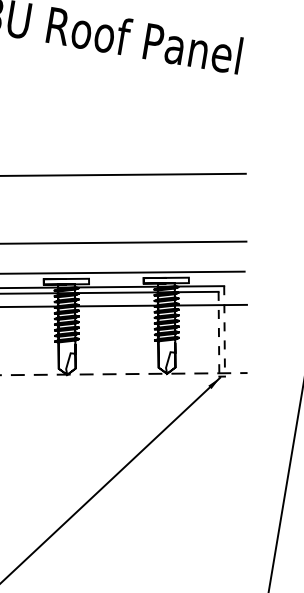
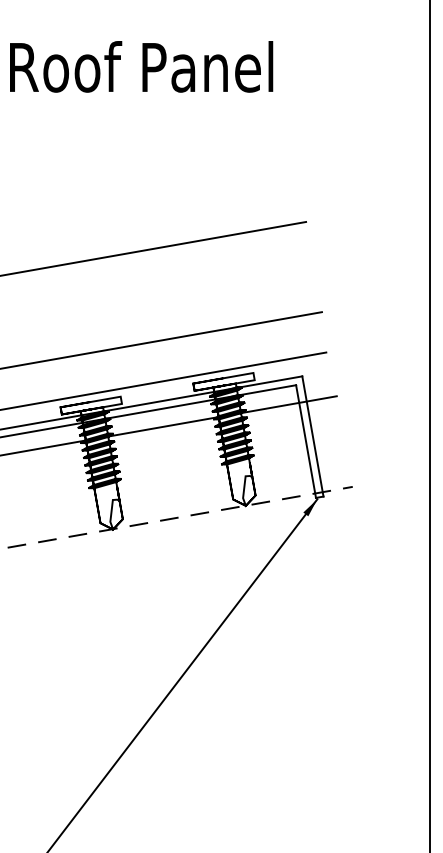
line: (224, 331) -> (312, 436), dashed -> solid
line: (219, 334) -> (306, 442), dashed -> solid

